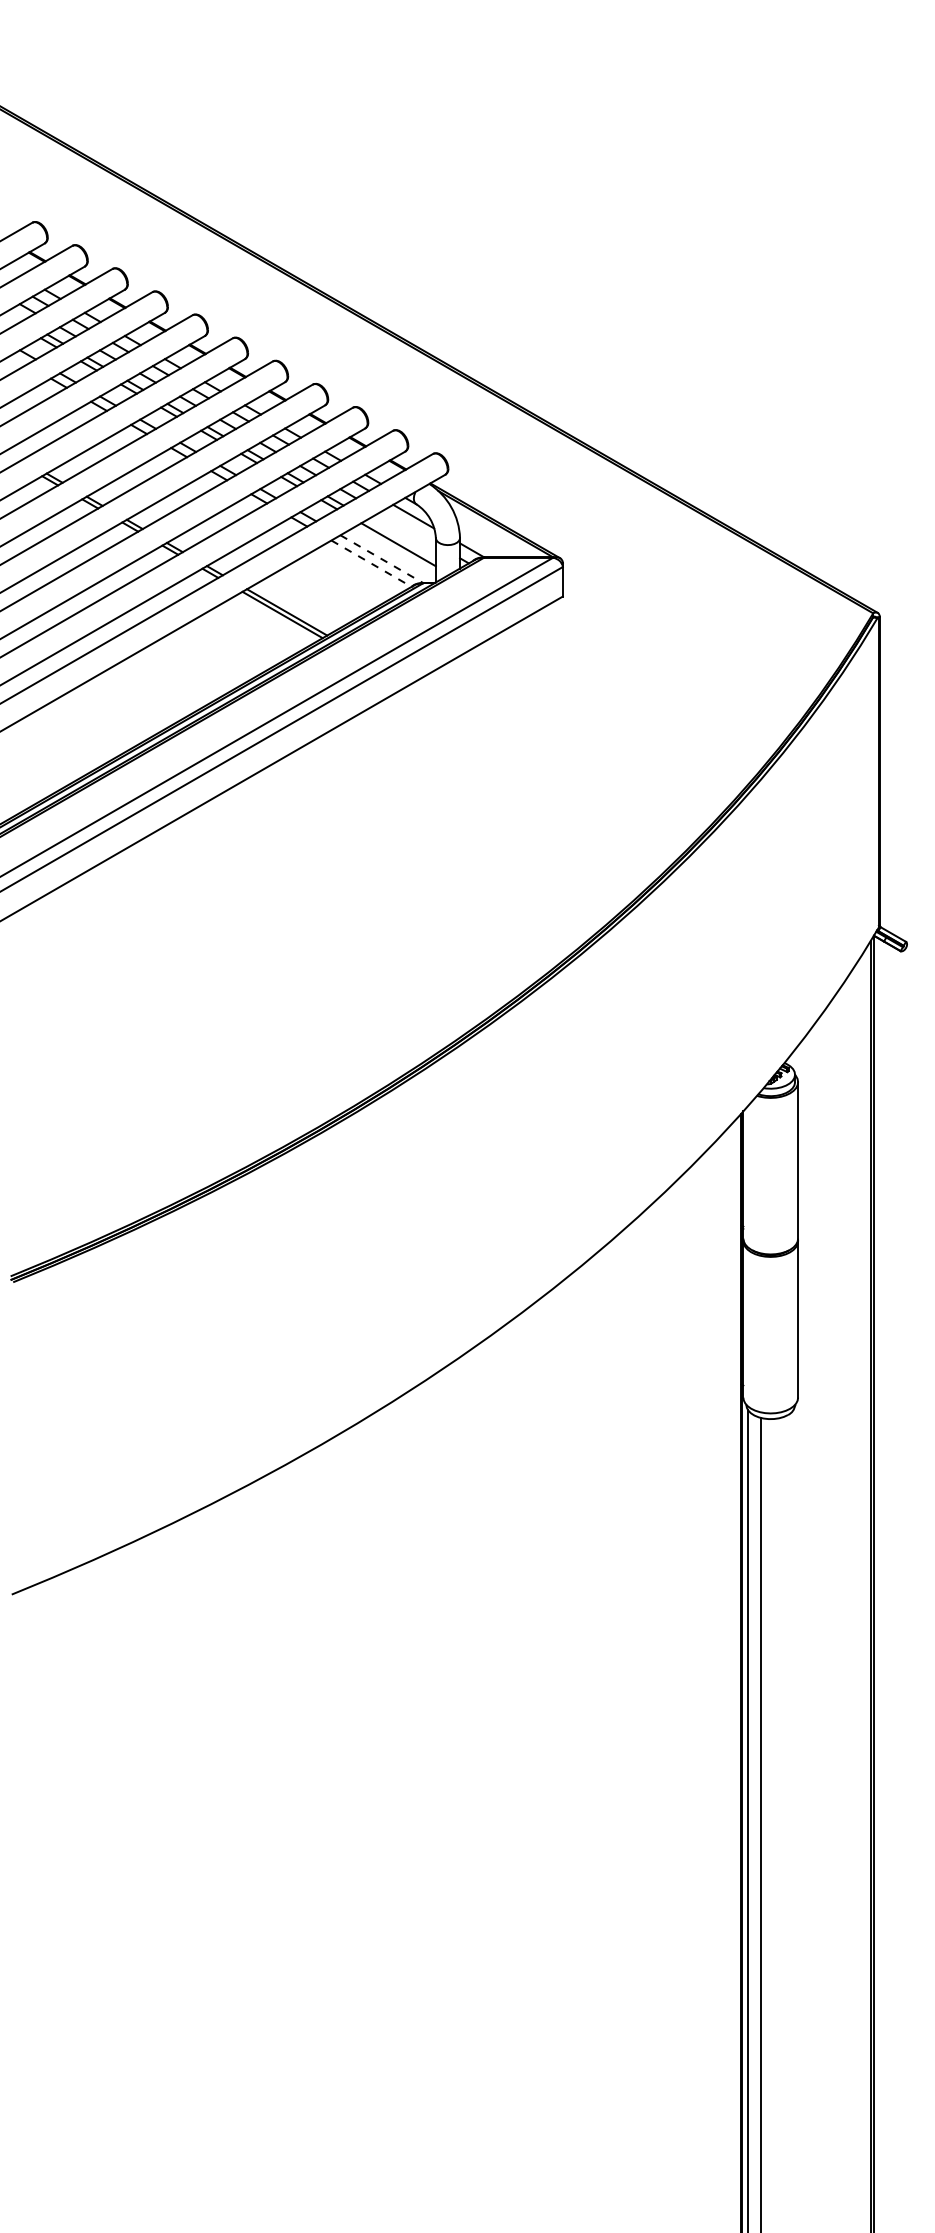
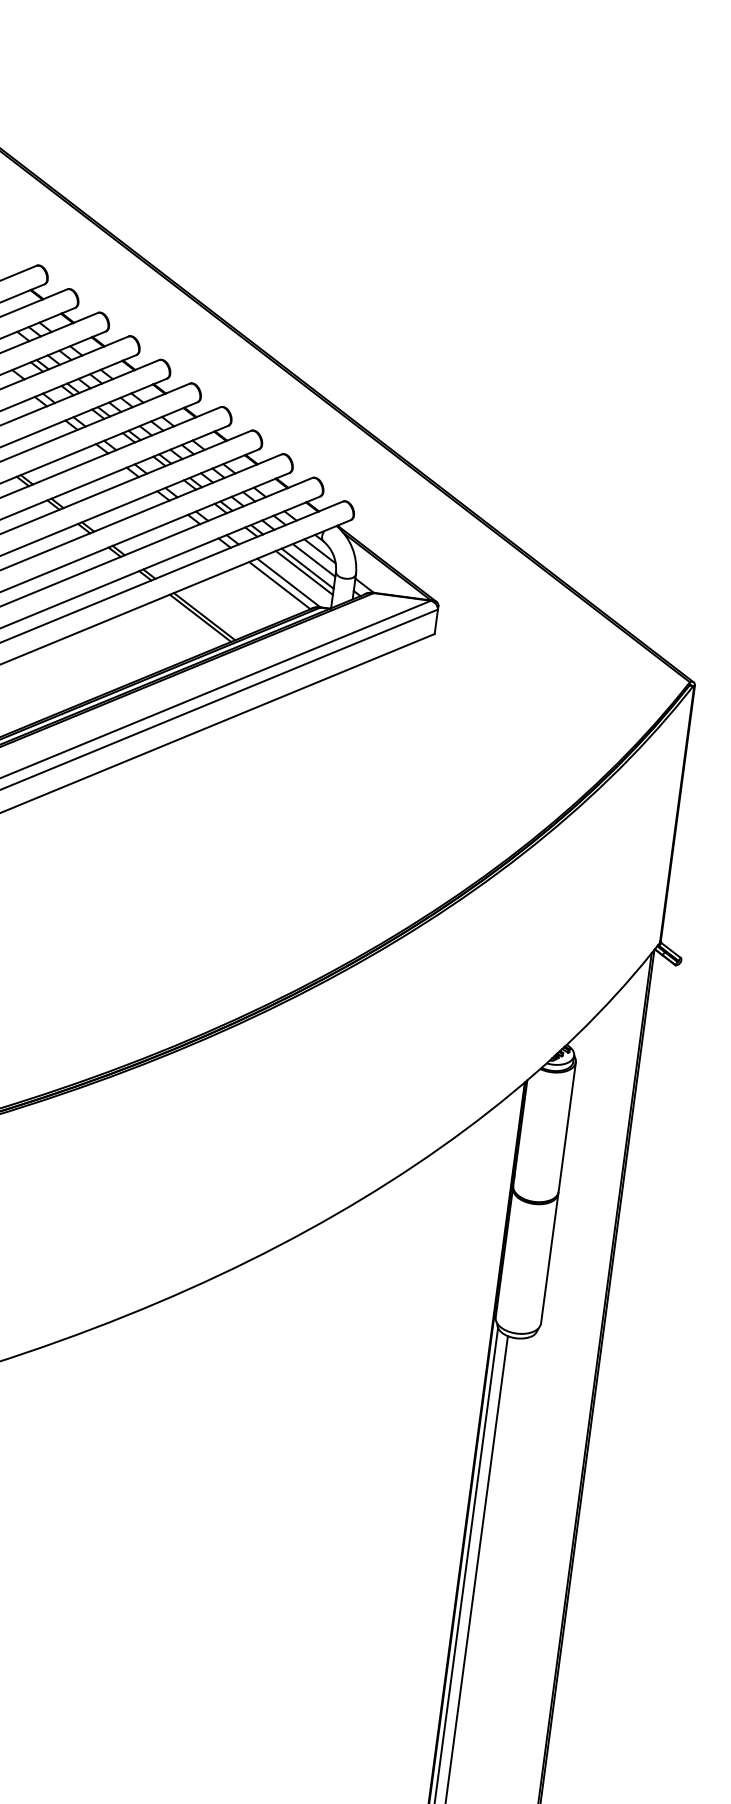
line: (407, 528) -> (313, 560), added
line: (401, 538) -> (307, 568), added
line: (381, 559) -> (288, 583), dashed -> solid
line: (371, 563) -> (279, 585), dashed -> solid

